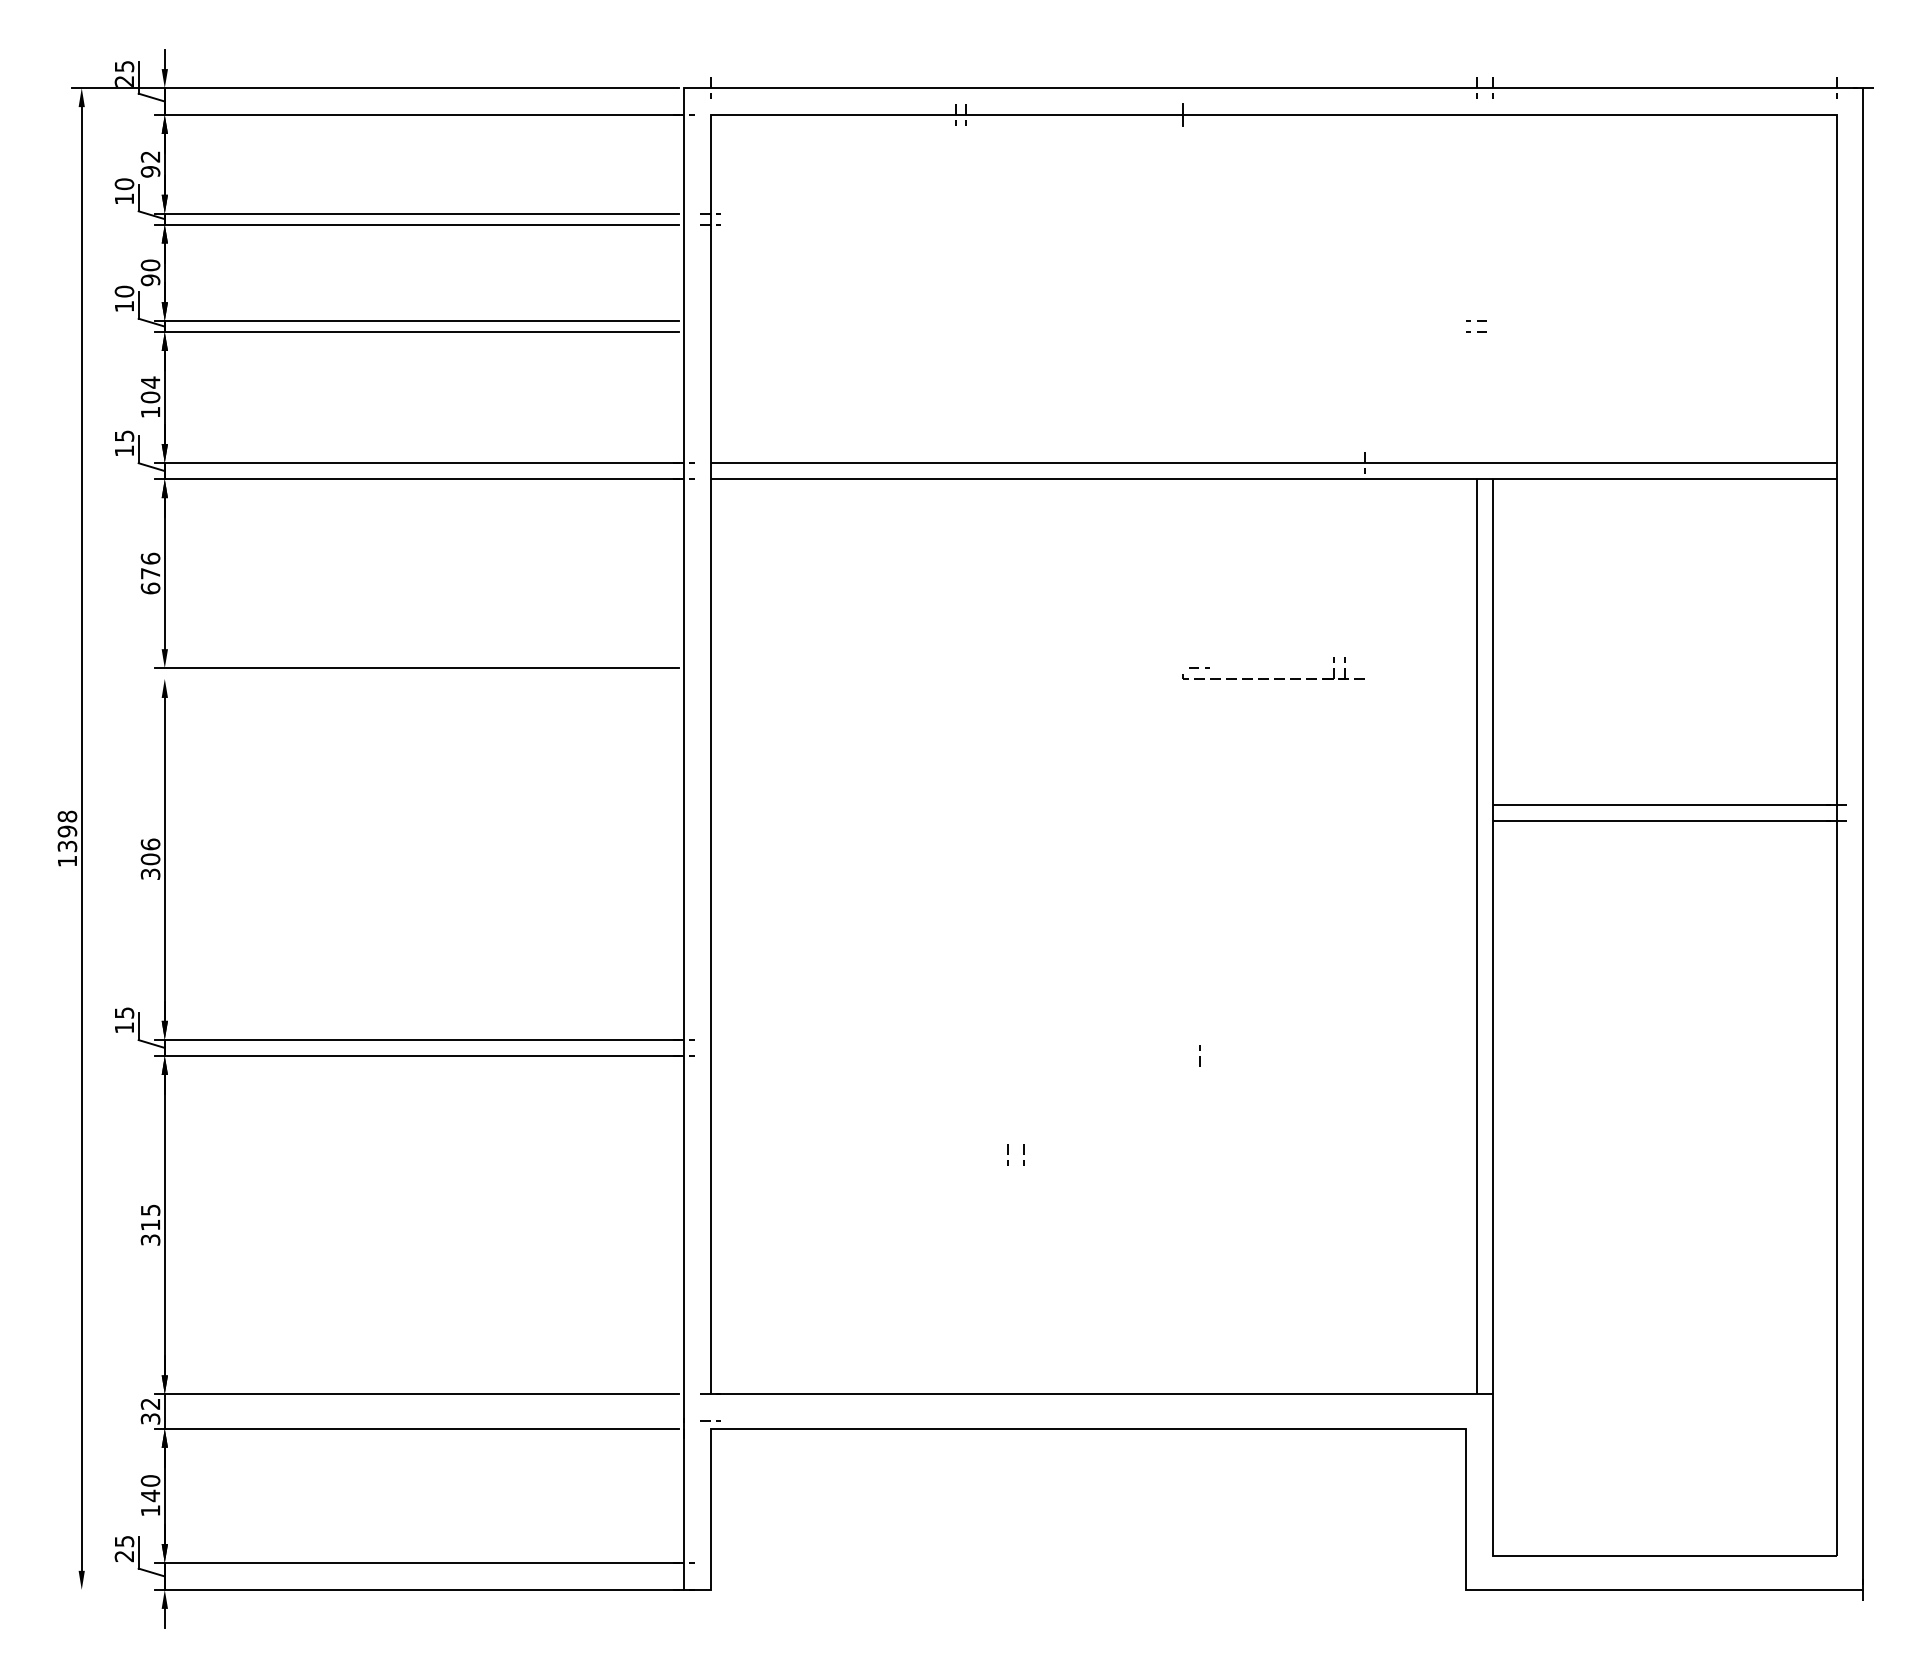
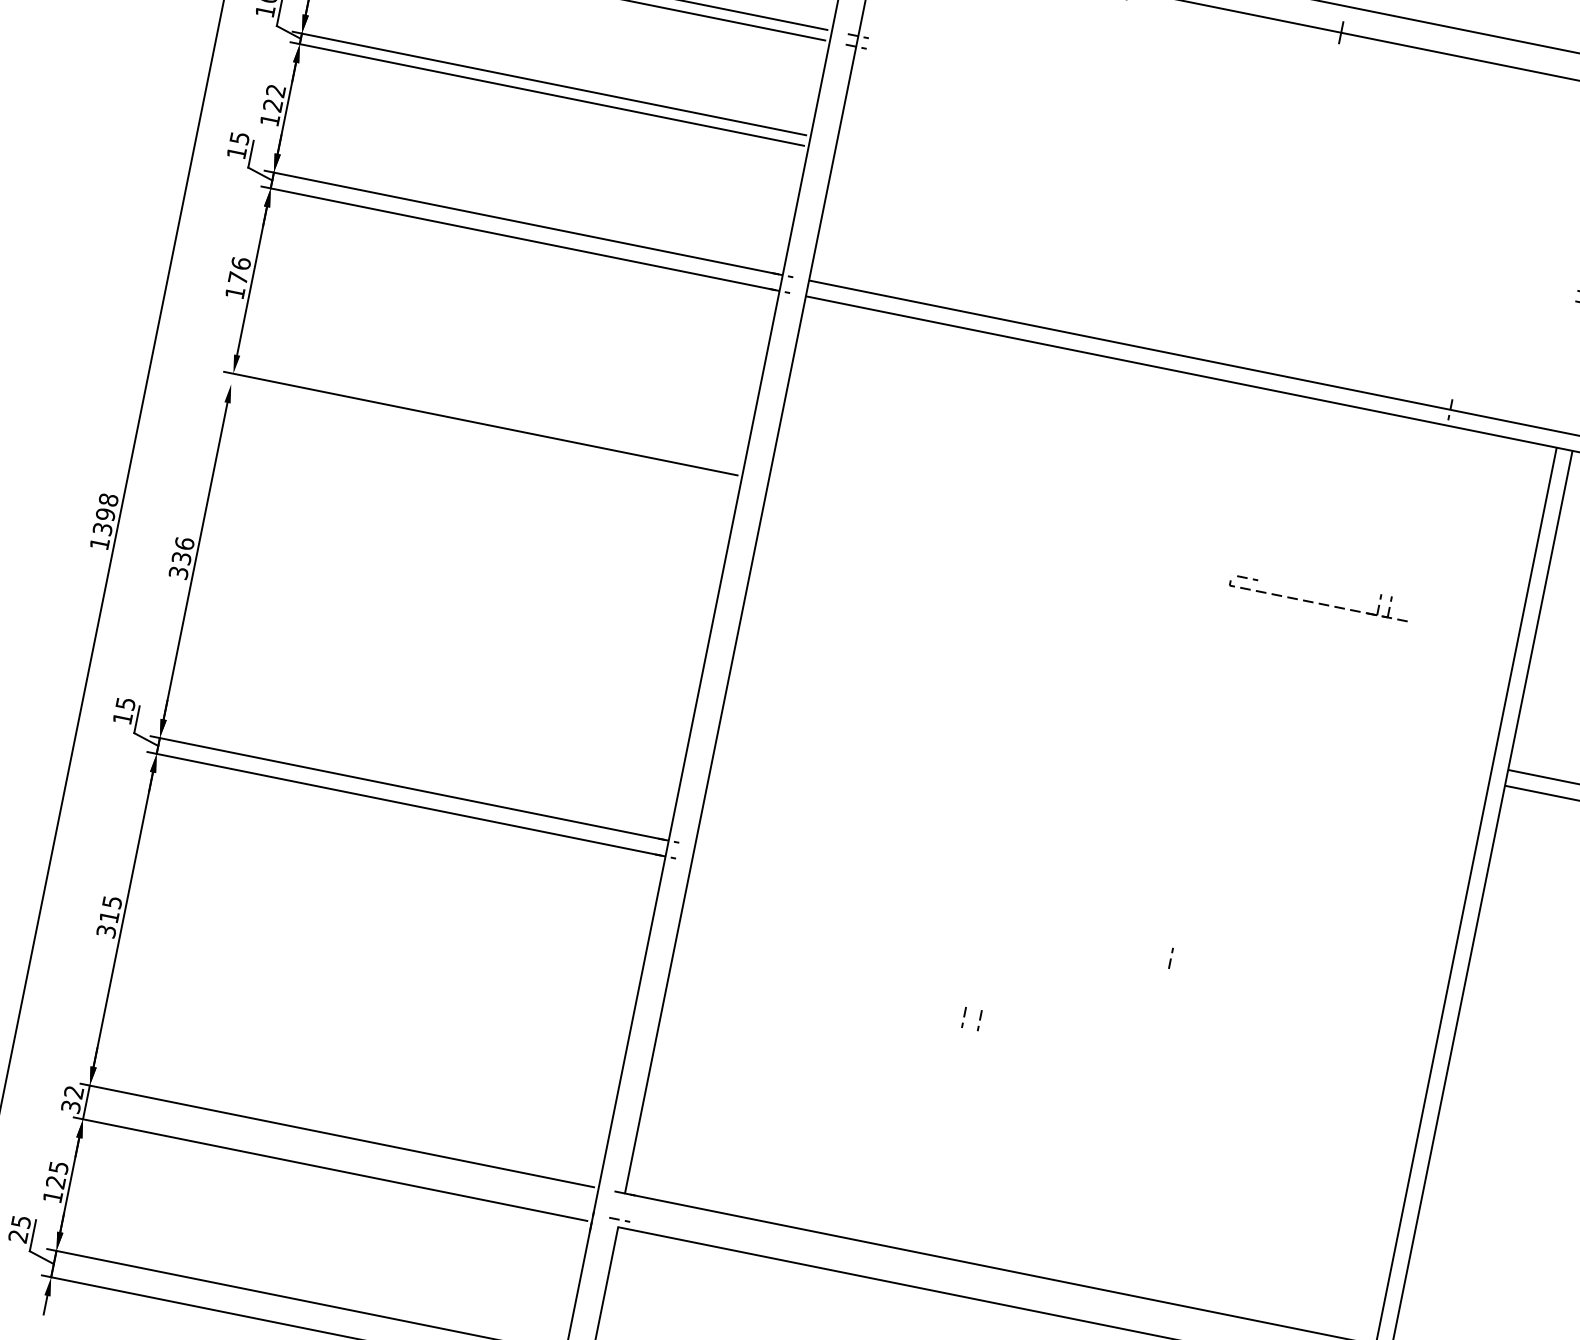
text: (150, 389) -> (274, 97), 104 -> 122
text: (150, 588) -> (235, 292), 676 -> 176
text: (150, 859) -> (181, 558), 306 -> 336
text: (150, 1488) -> (57, 1175), 140 -> 125

